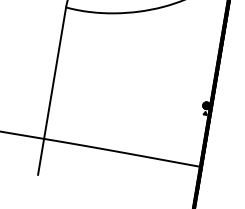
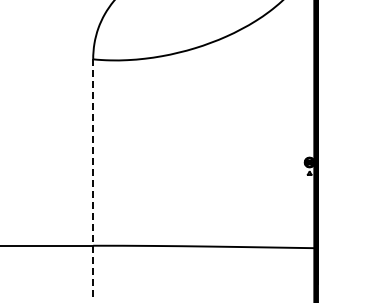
line: (52, 91) -> (93, 178), solid -> dashed

